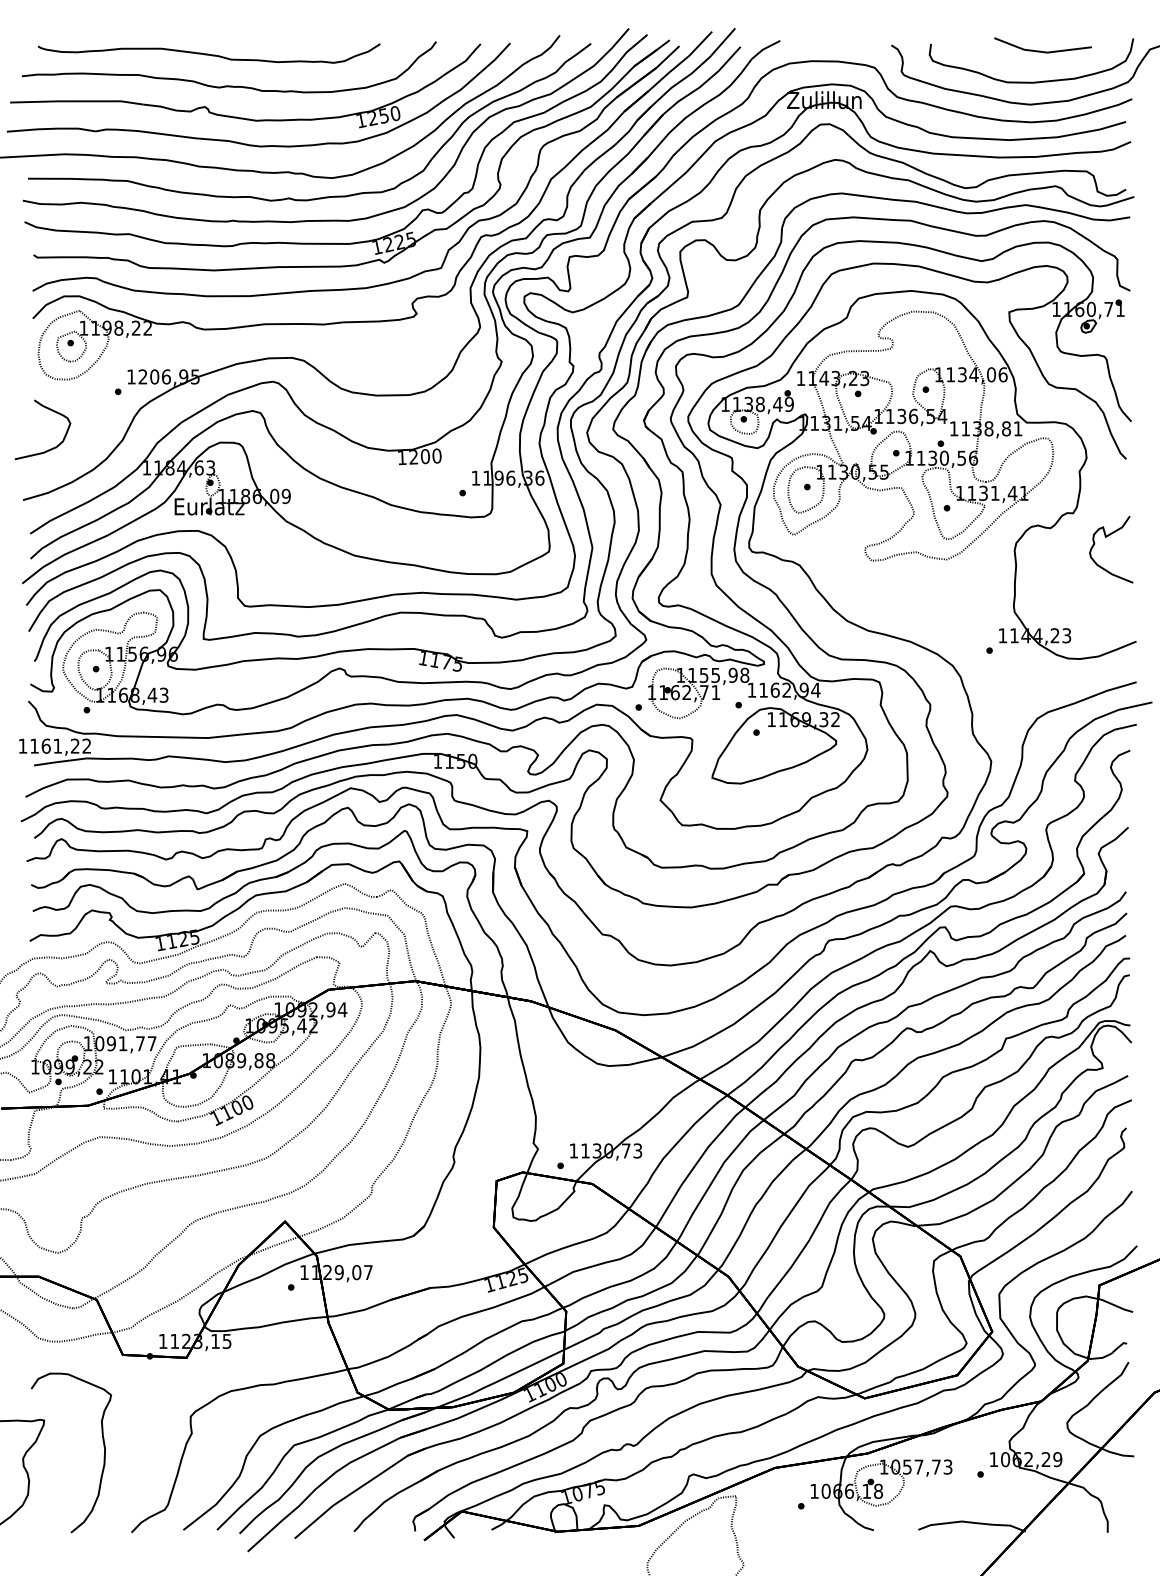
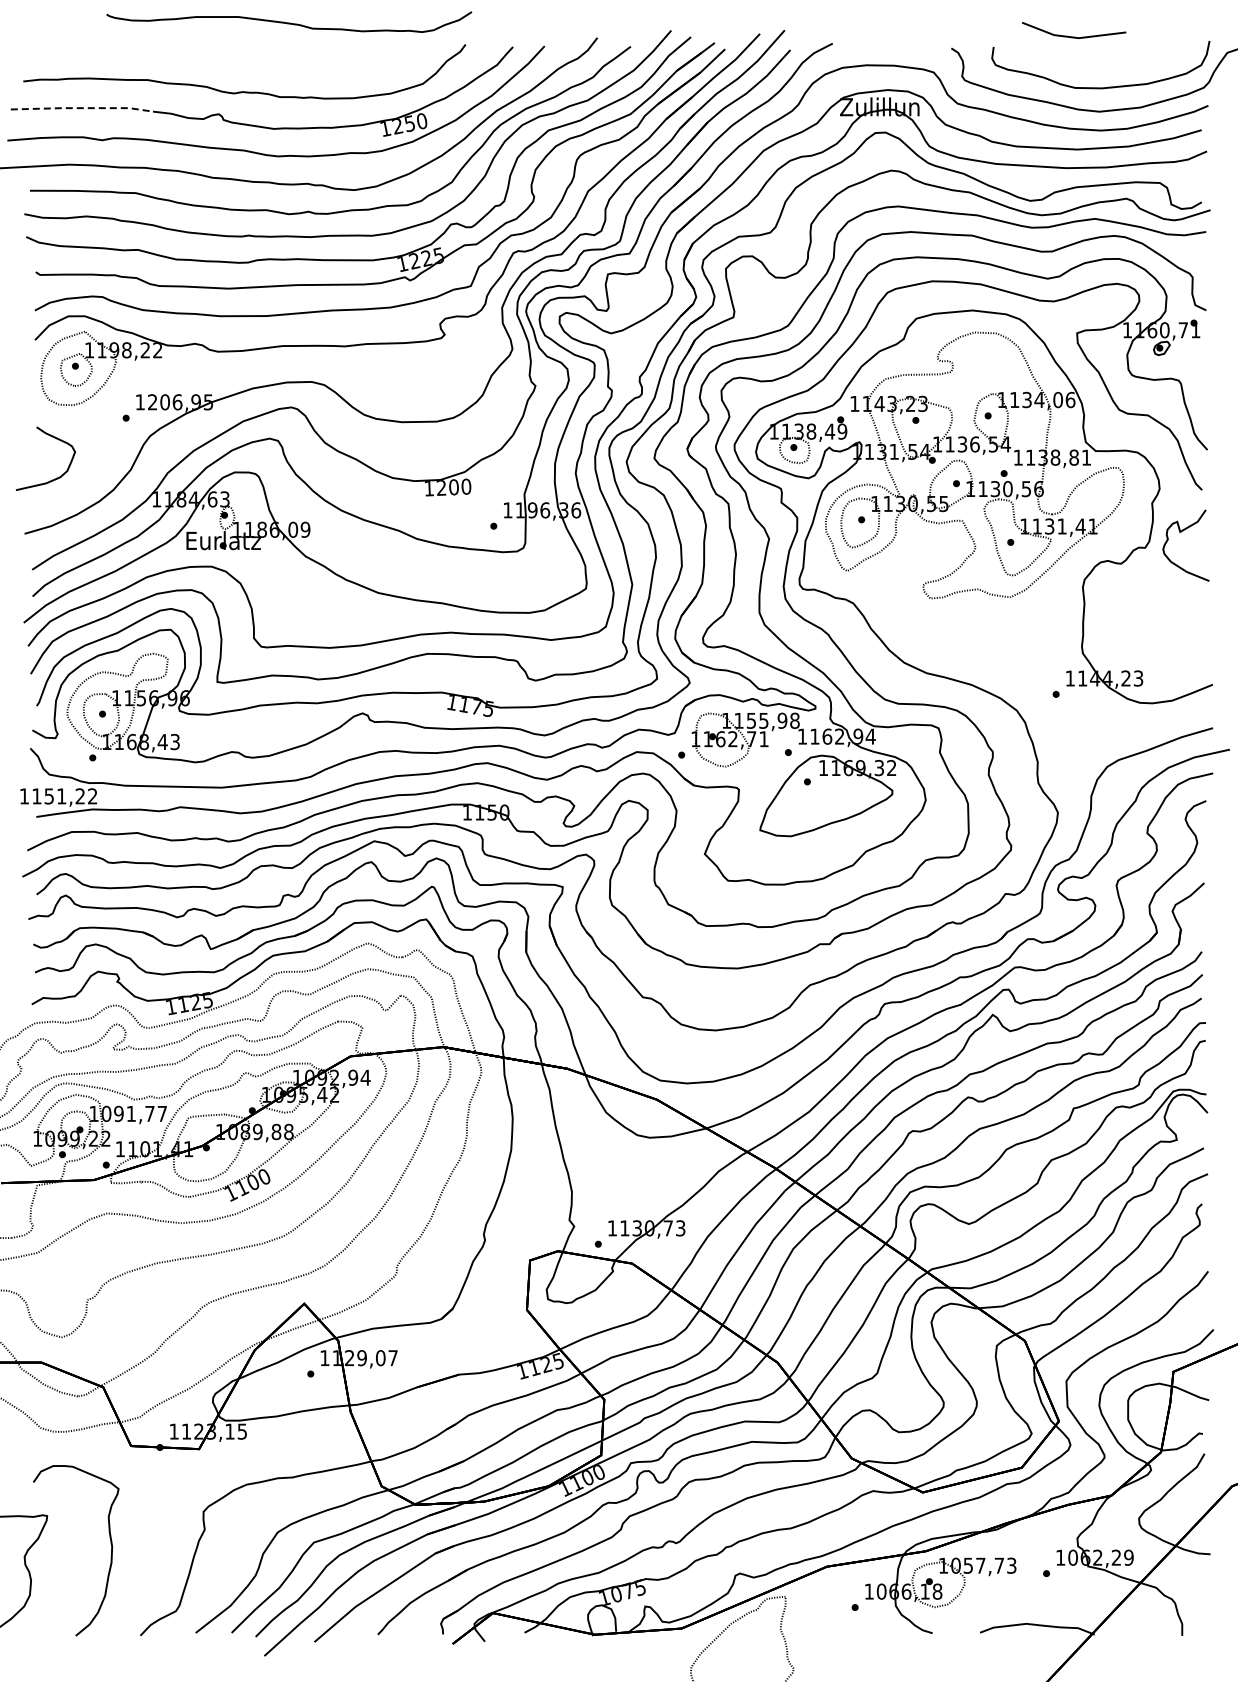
line: (1043, 51) -> (1074, 36), moved
curve: (209, 53) -> (289, 22), moved
line: (76, 101) -> (81, 108), solid -> dashed
curve: (1105, 538) -> (1179, 533), moved
text: (46, 746) -> (49, 796), 1161,22 -> 1151,22

